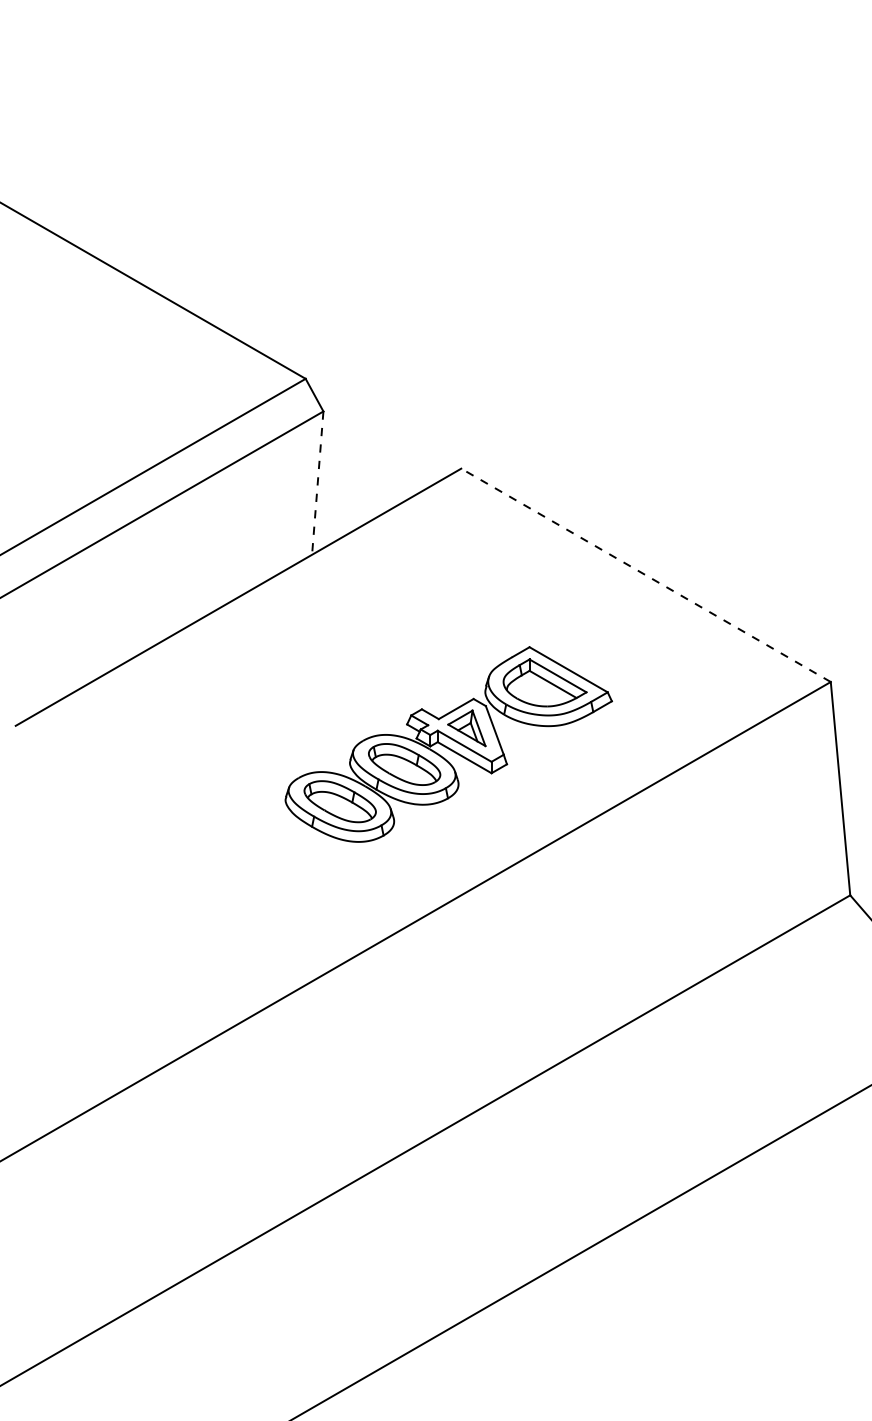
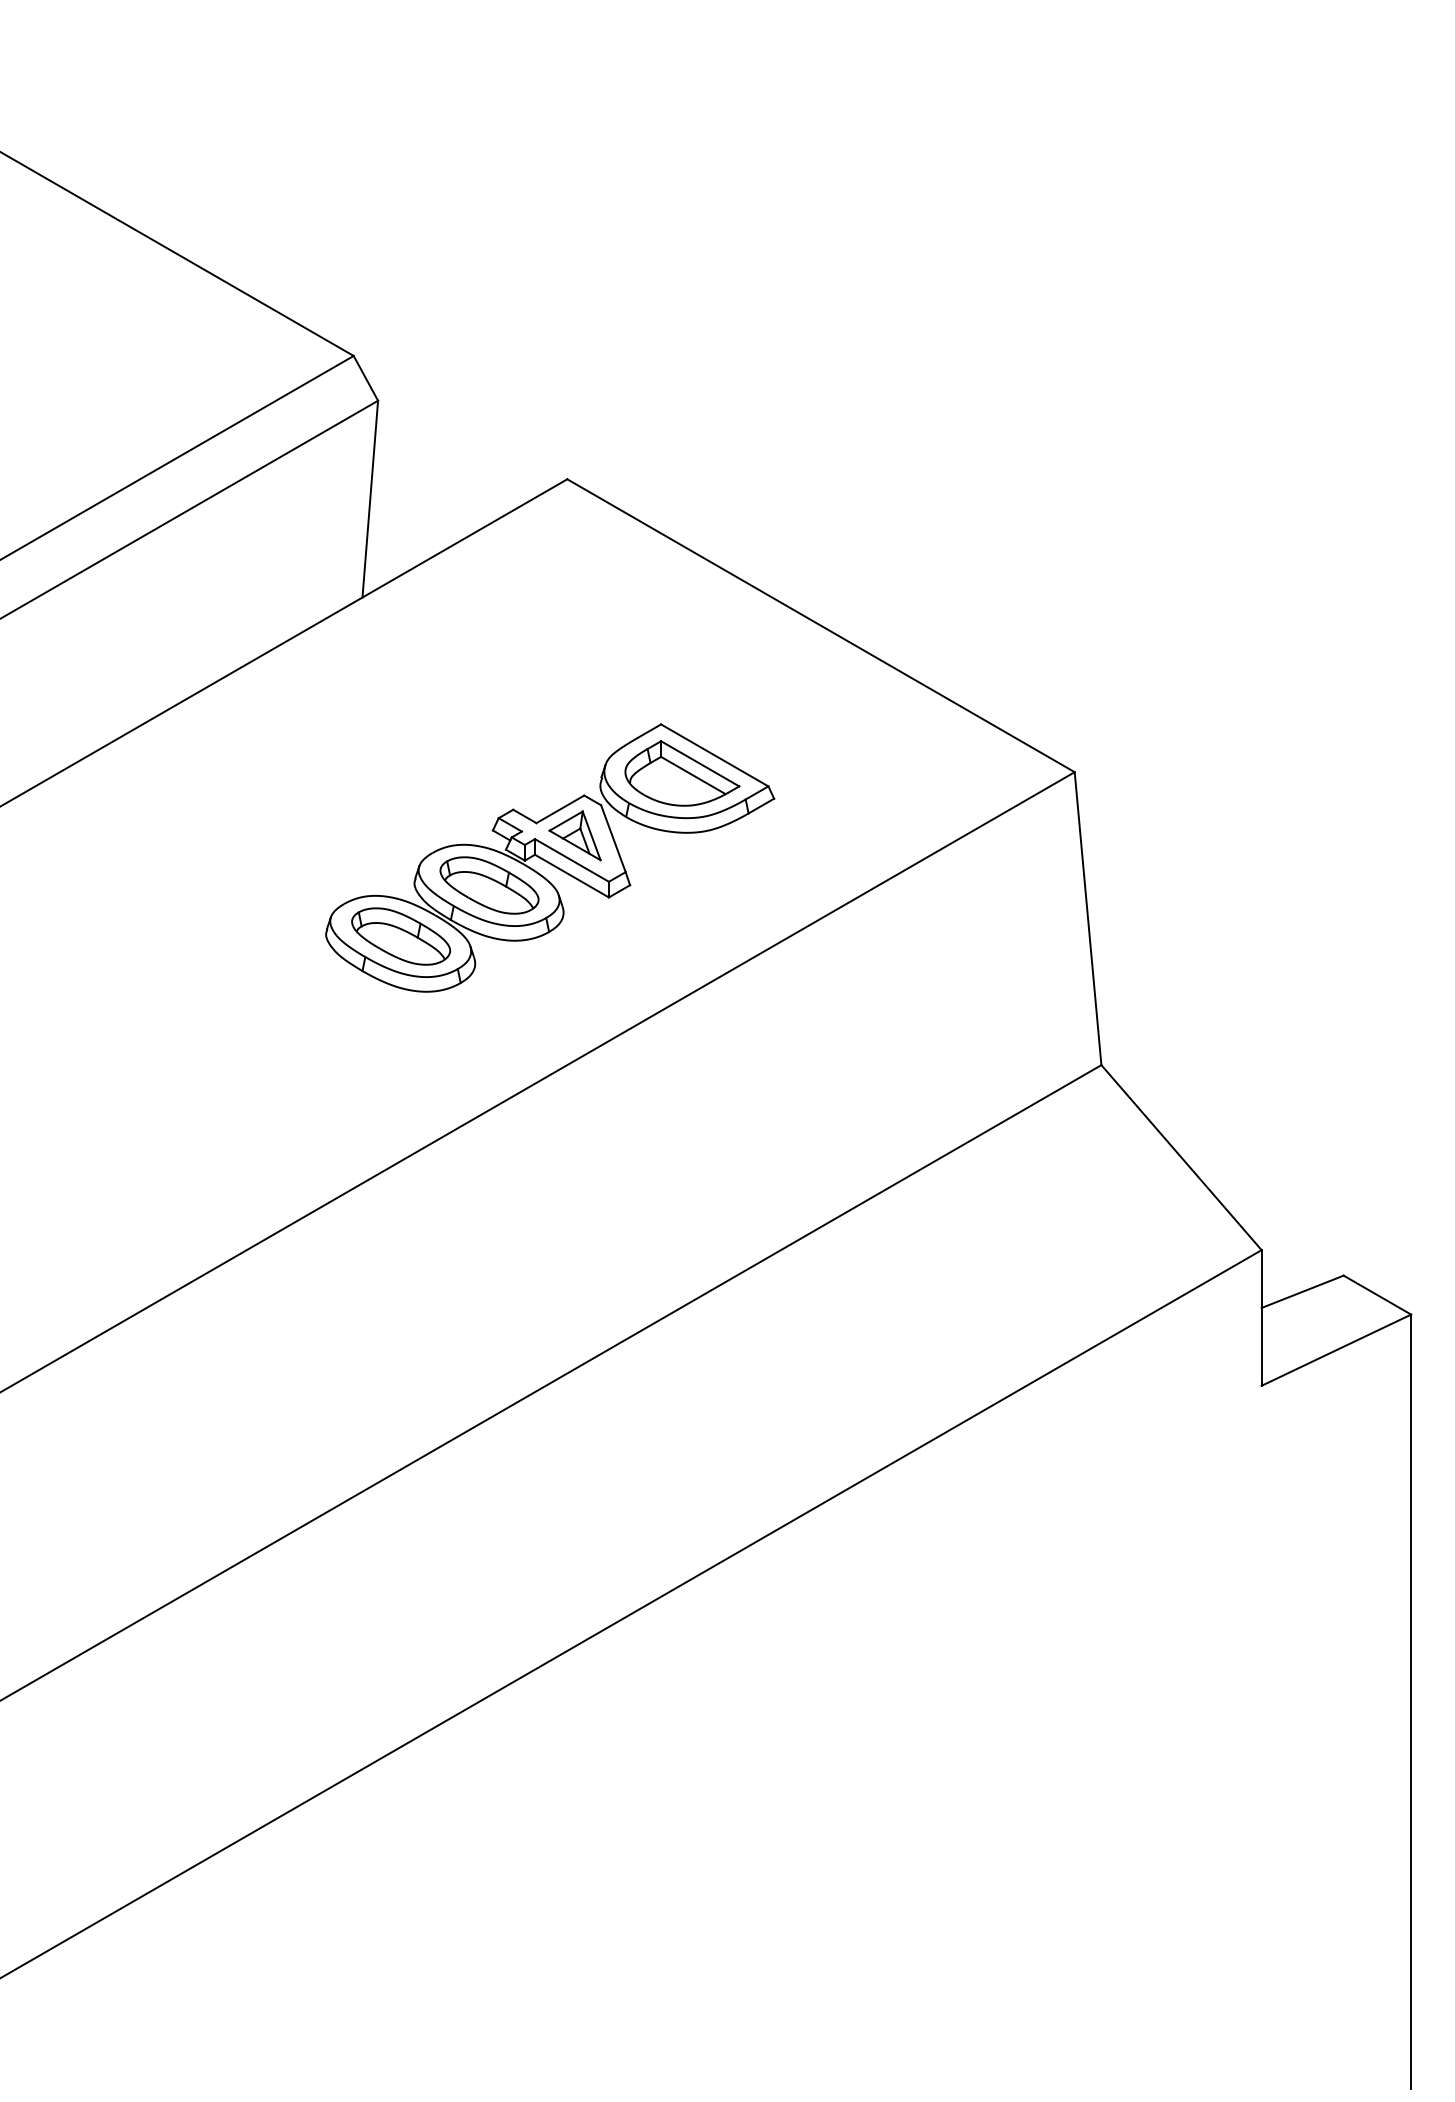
line: (317, 483) -> (370, 499), dashed -> solid
line: (646, 575) -> (821, 625), dashed -> solid

